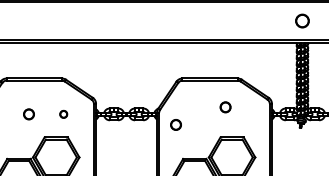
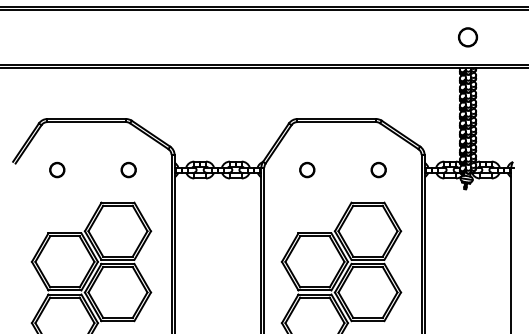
part: (225, 106) -> (378, 169), moved
part: (29, 114) -> (57, 169), moved
part: (63, 114) -> (128, 169), size x1.43
part: (176, 124) -> (307, 169), moved

